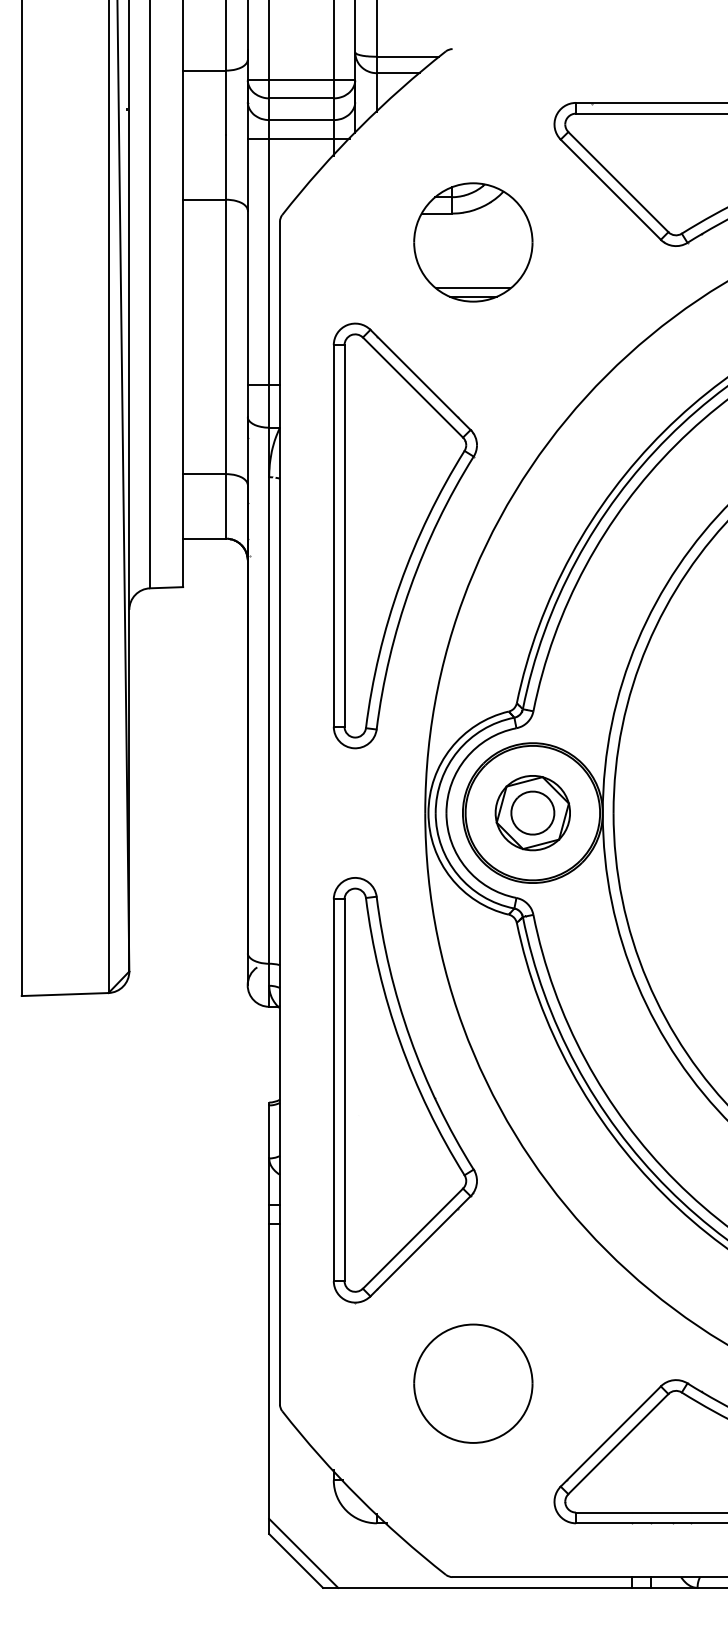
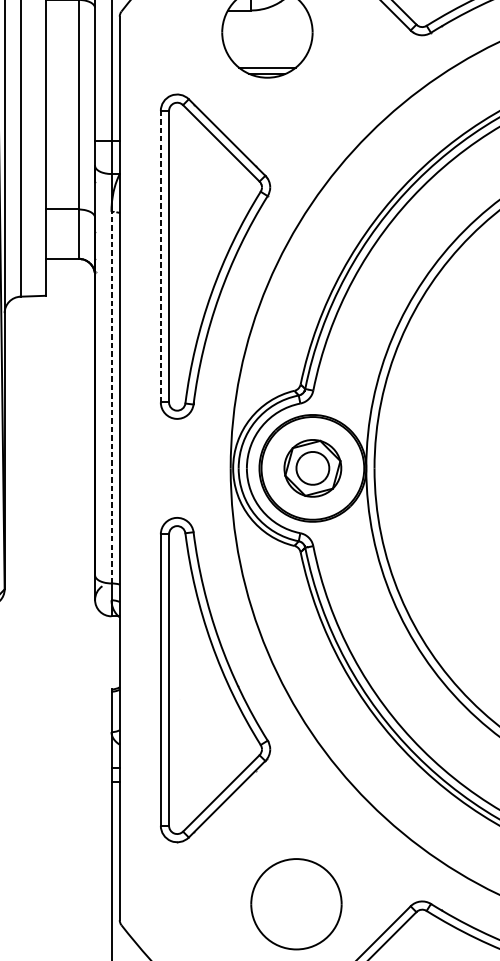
line: (333, 535) -> (160, 256), solid -> dashed
line: (269, 720) -> (111, 397), solid -> dashed
part: (473, 1383) -> (296, 904), moved

